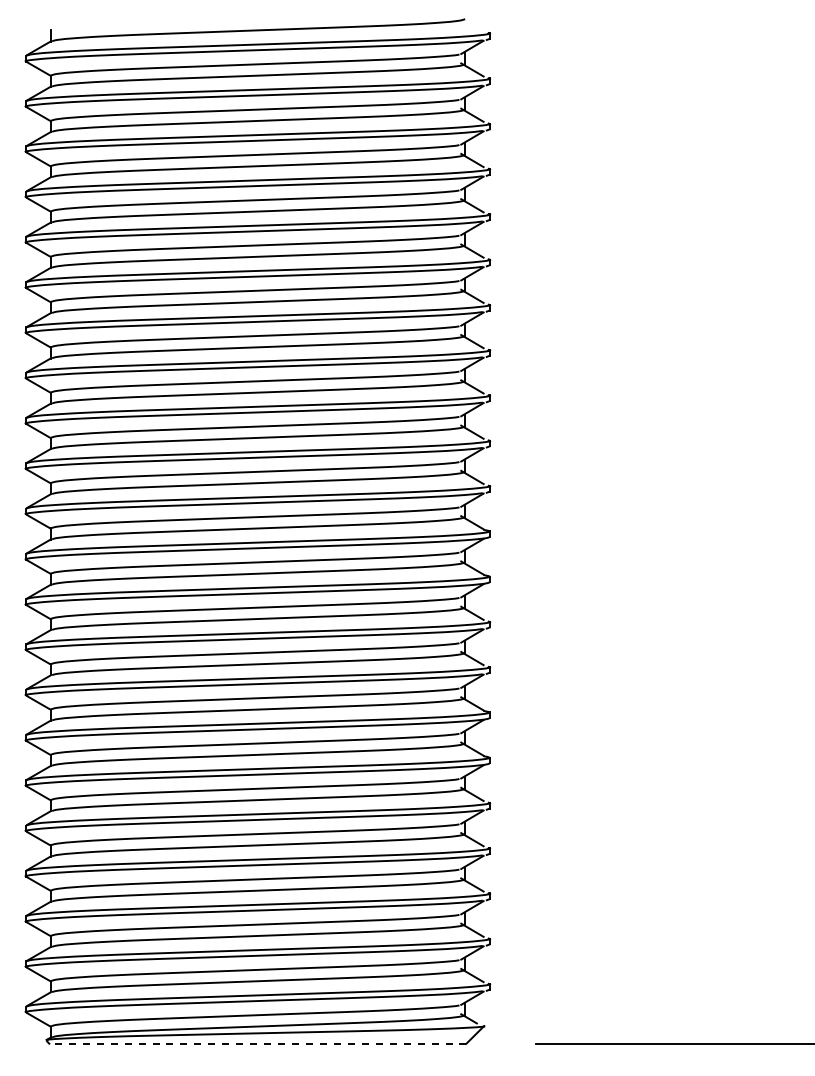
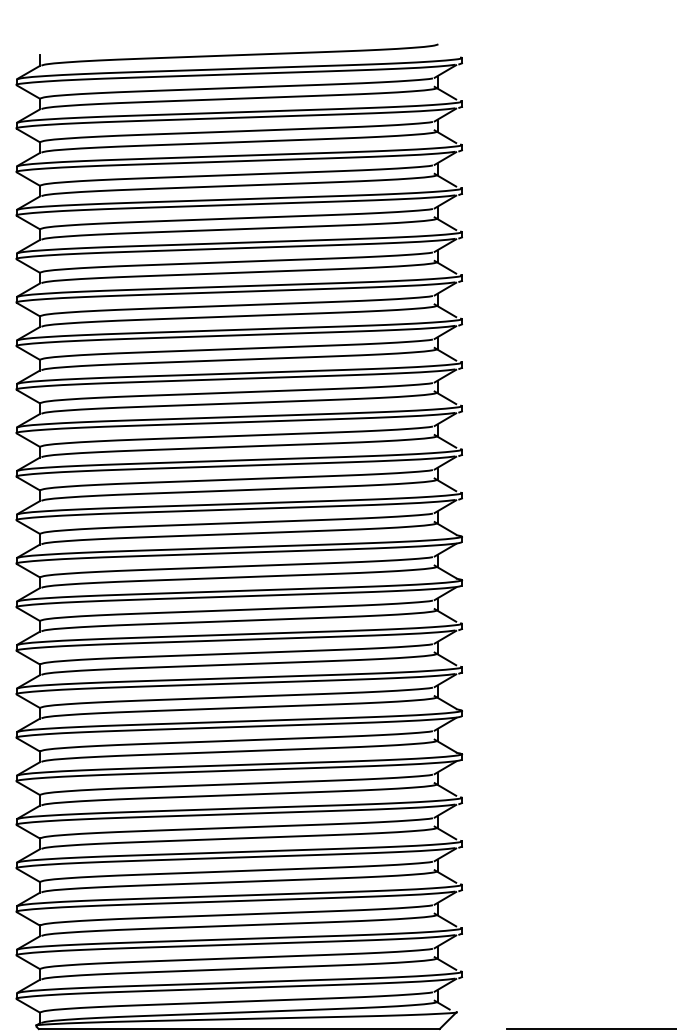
line: (257, 1043) -> (238, 1028), dashed -> solid

